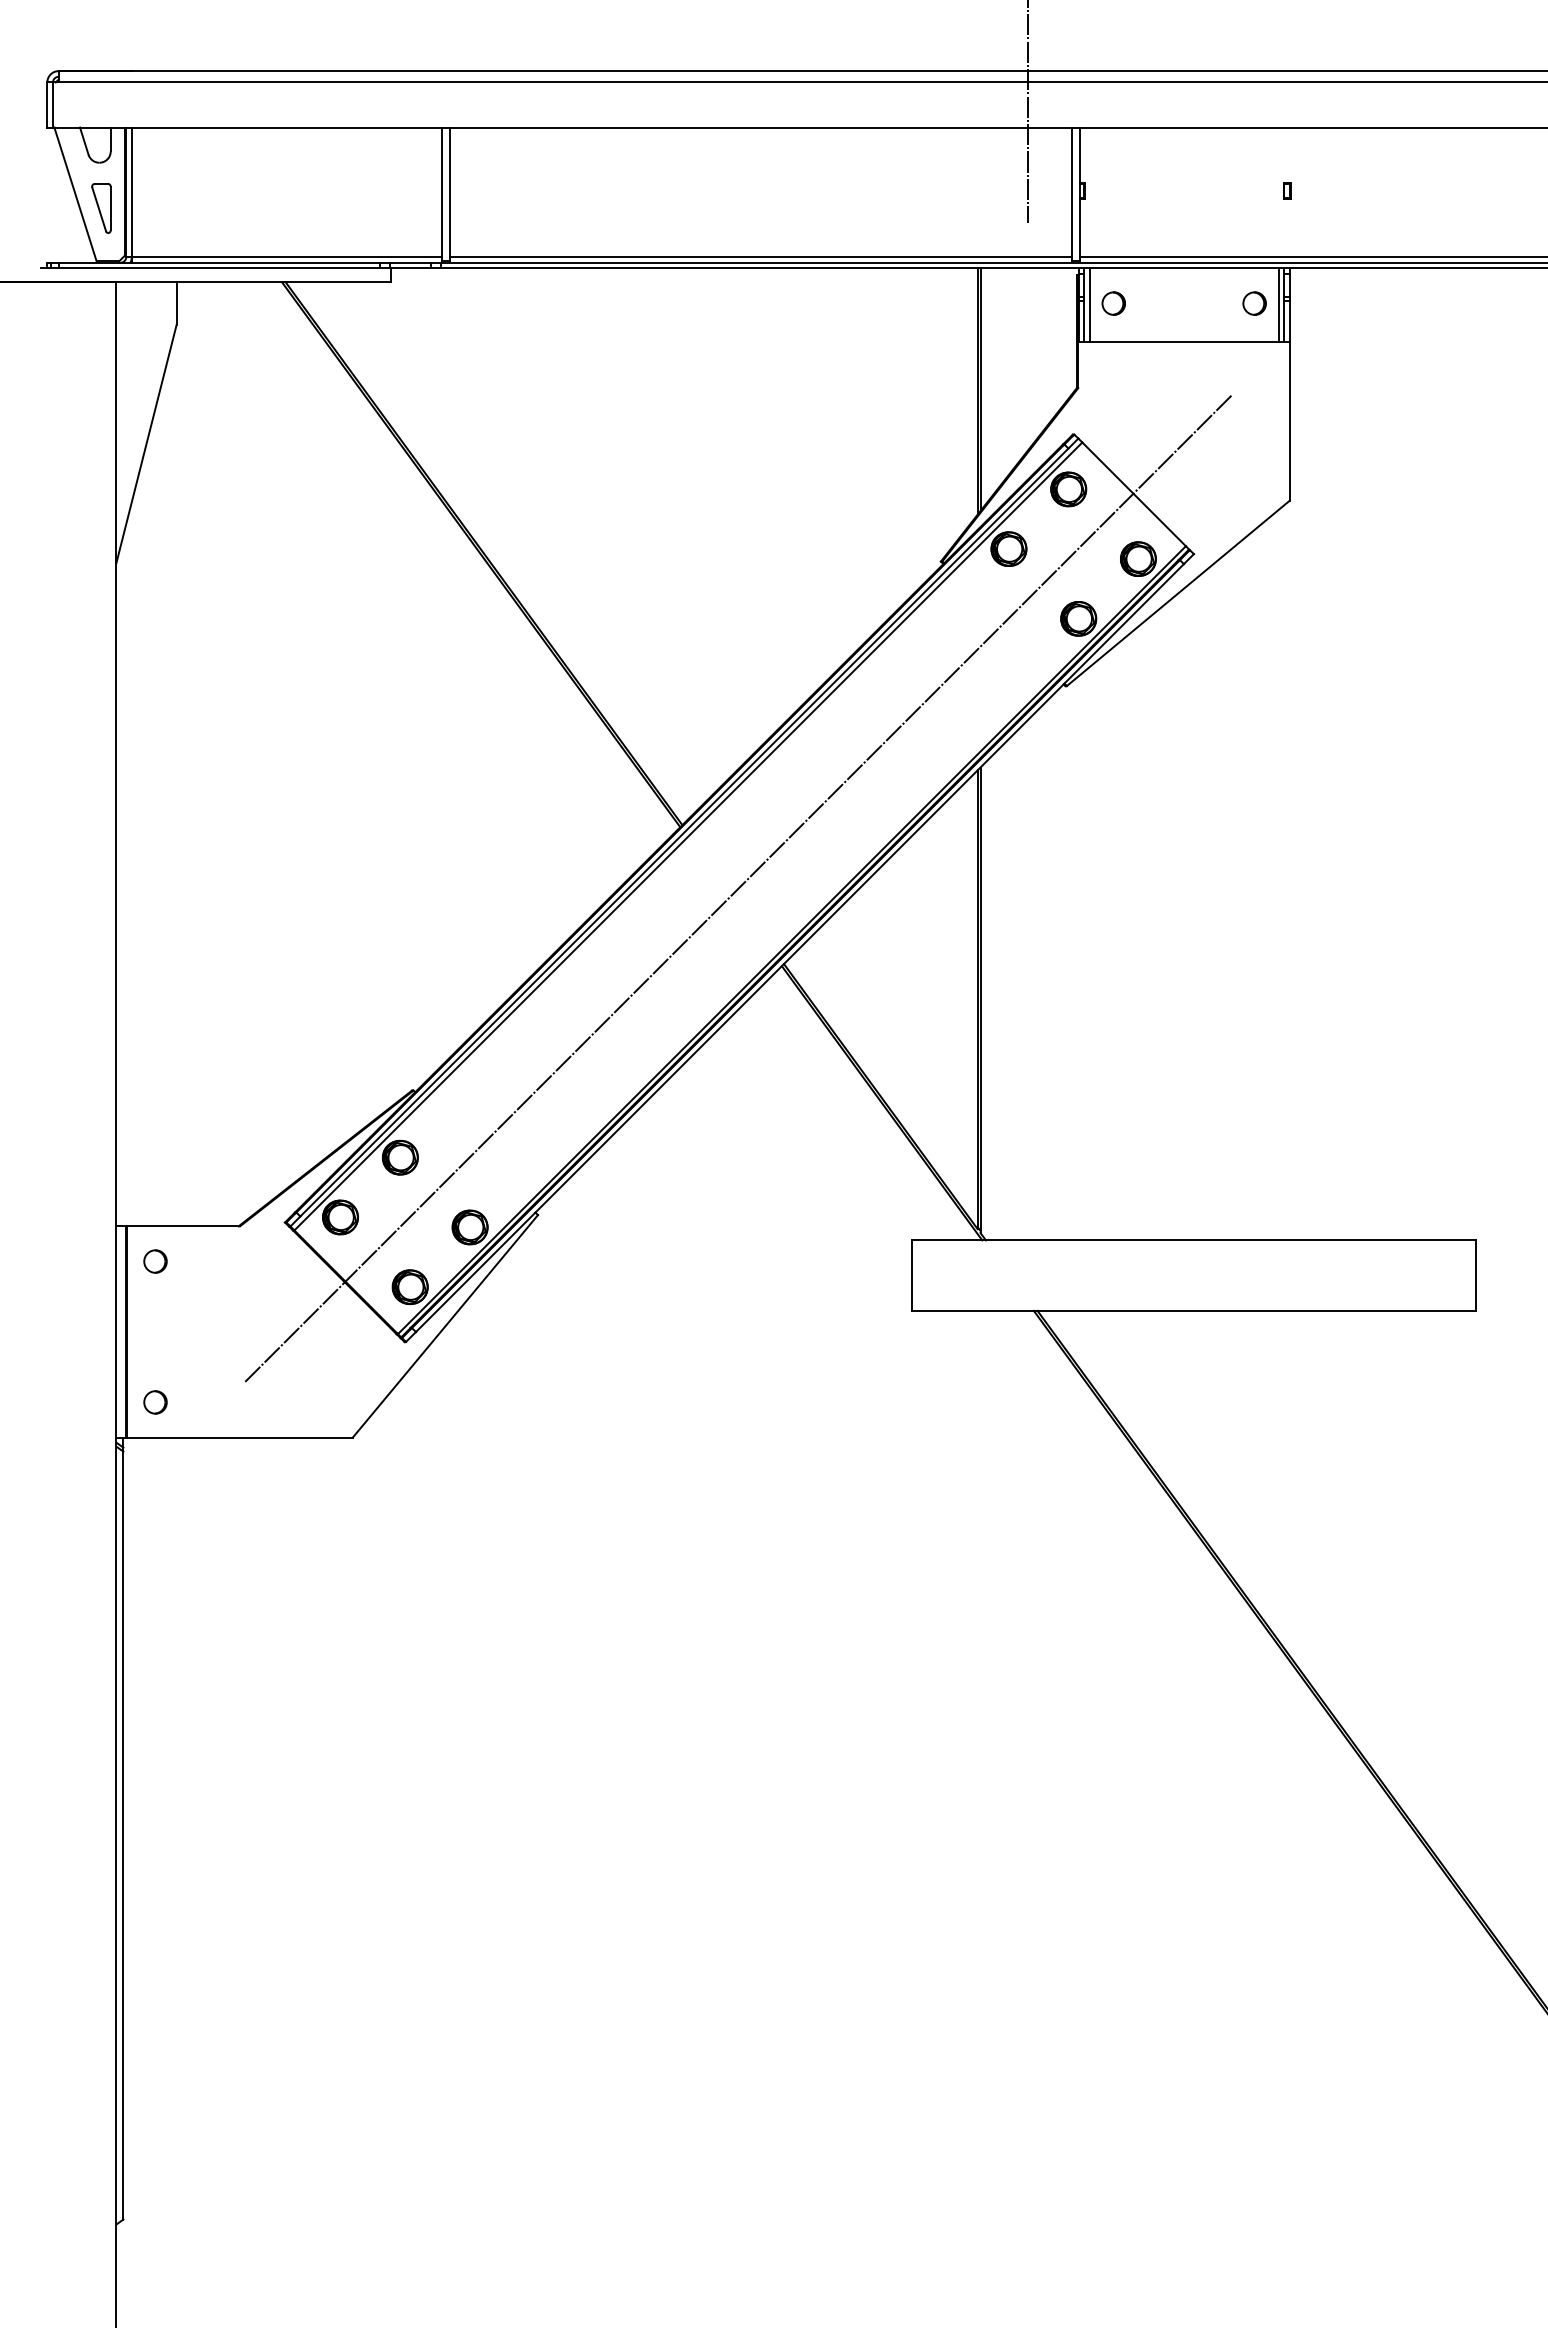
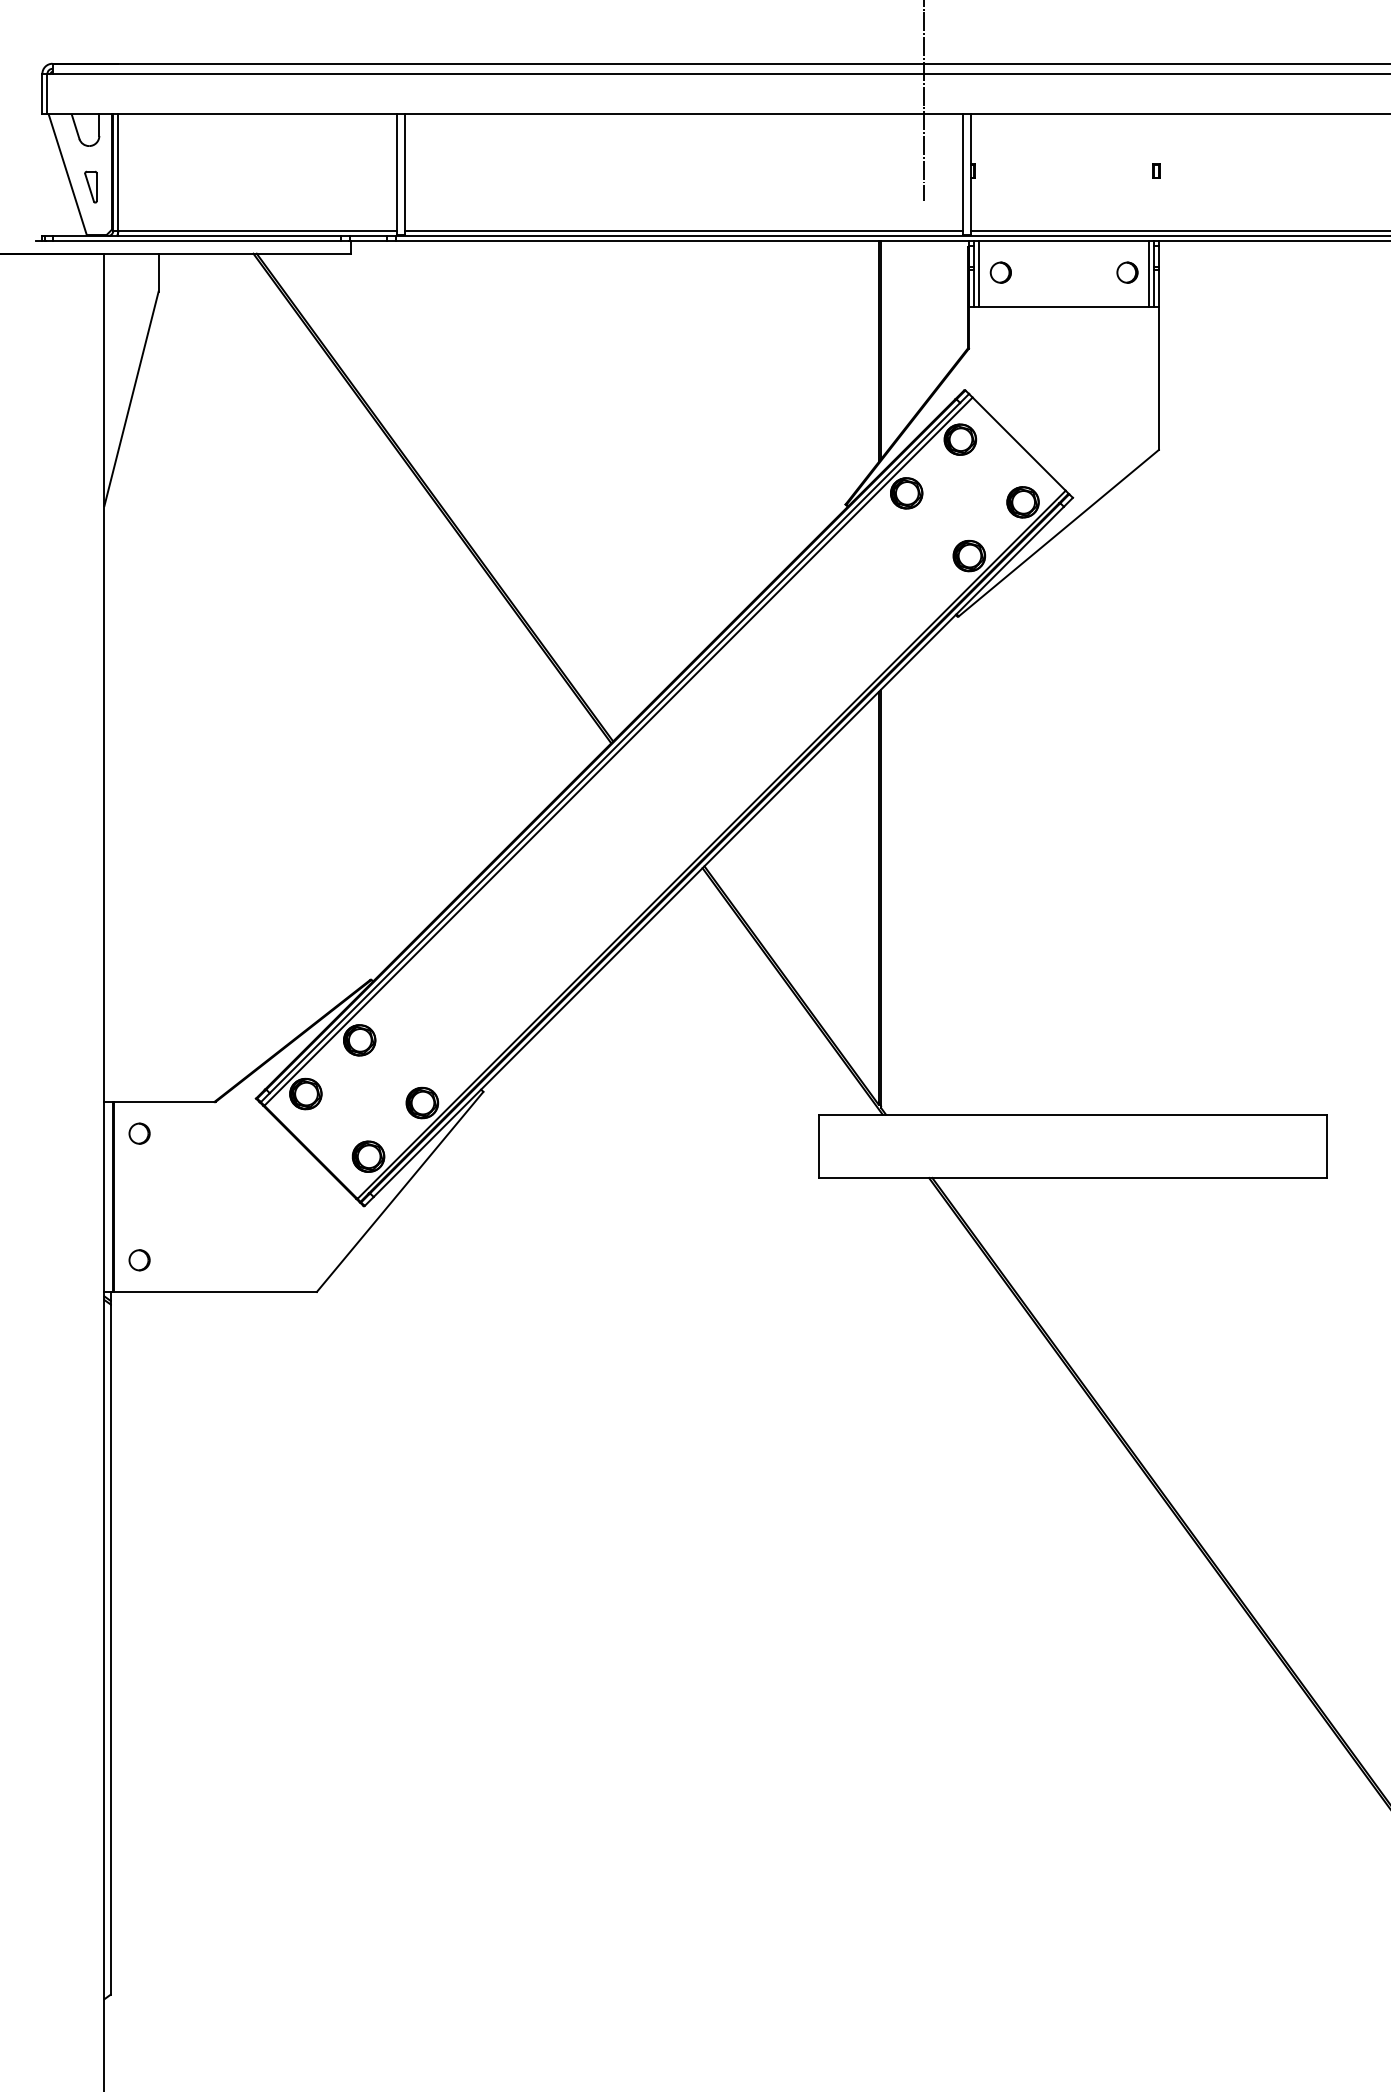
part: (101, 208) -> (91, 187), size x0.7
line: (738, 887) -> (663, 797), removed

